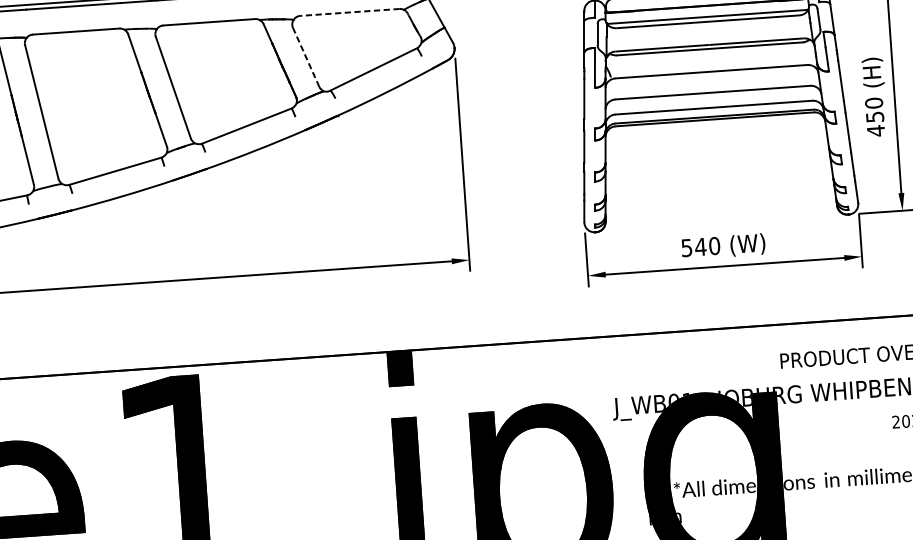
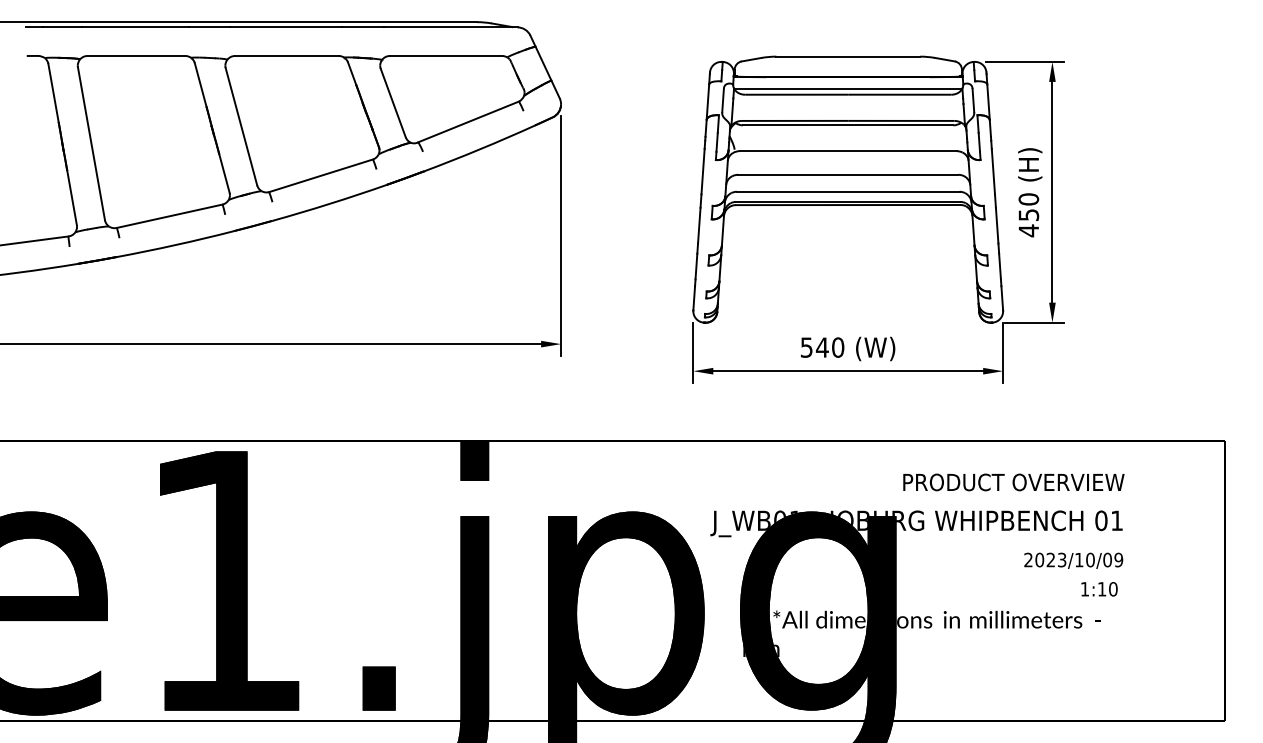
line: (349, 12) -> (445, 56), dashed -> solid
line: (306, 56) -> (393, 102), dashed -> solid

